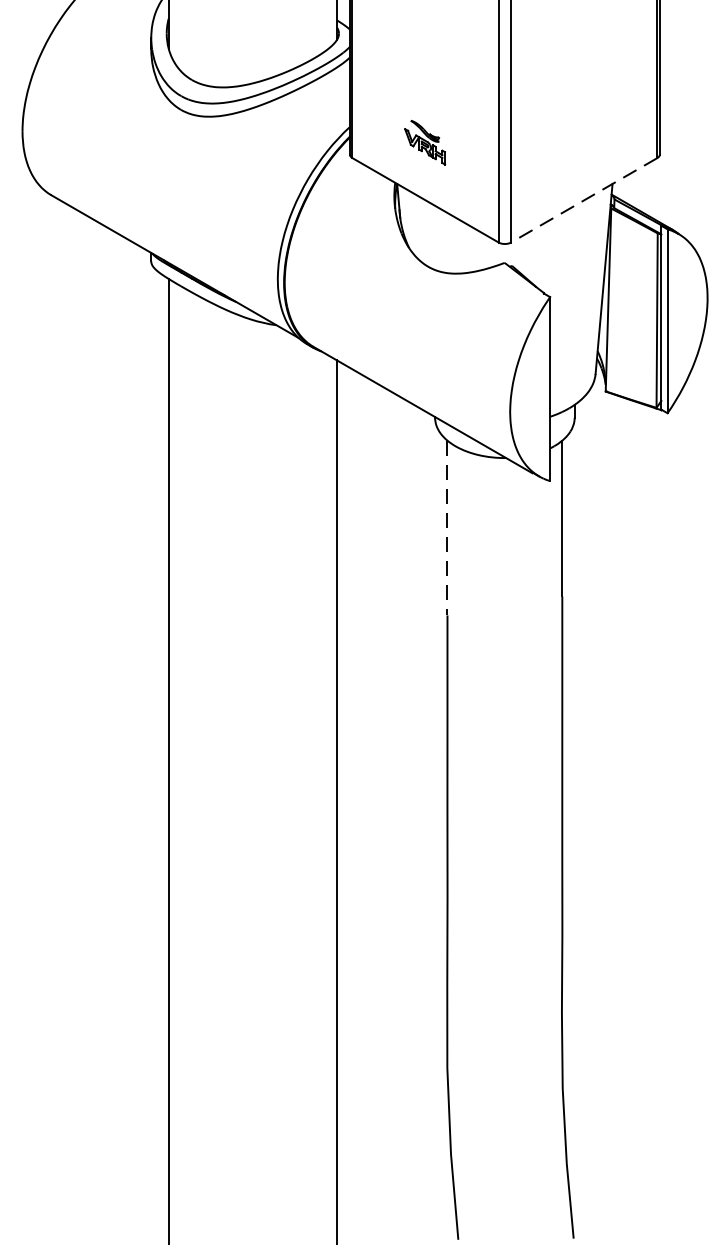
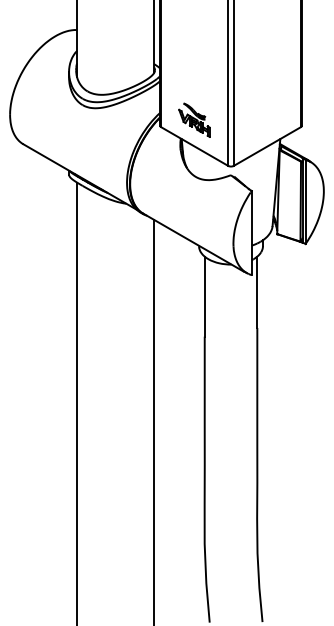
part: (425, 141) -> (194, 119), size x1.67
line: (584, 200) -> (267, 146), dashed -> solid
line: (446, 529) -> (204, 297), dashed -> solid

